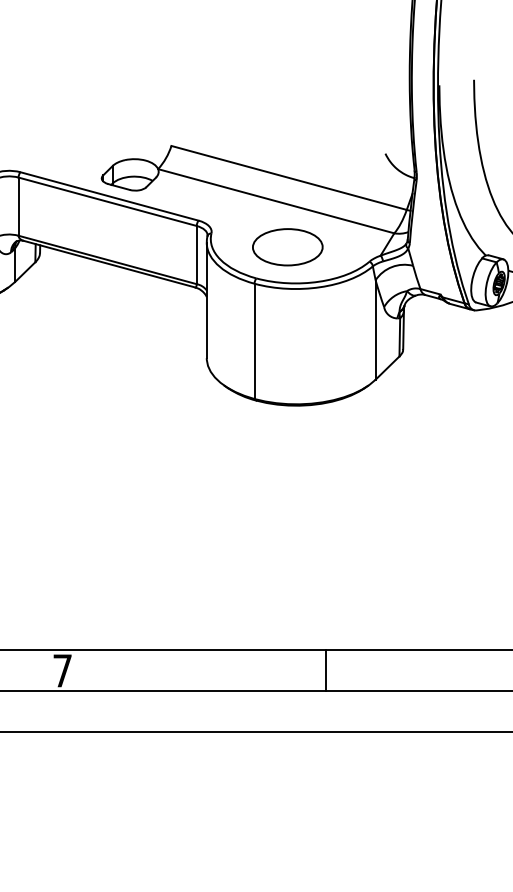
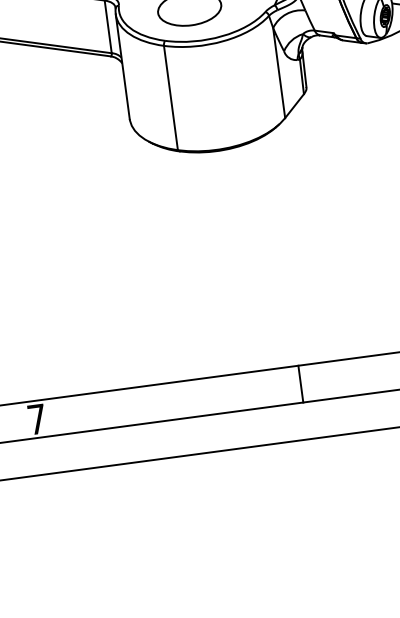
line: (326, 670) -> (301, 383), moved

